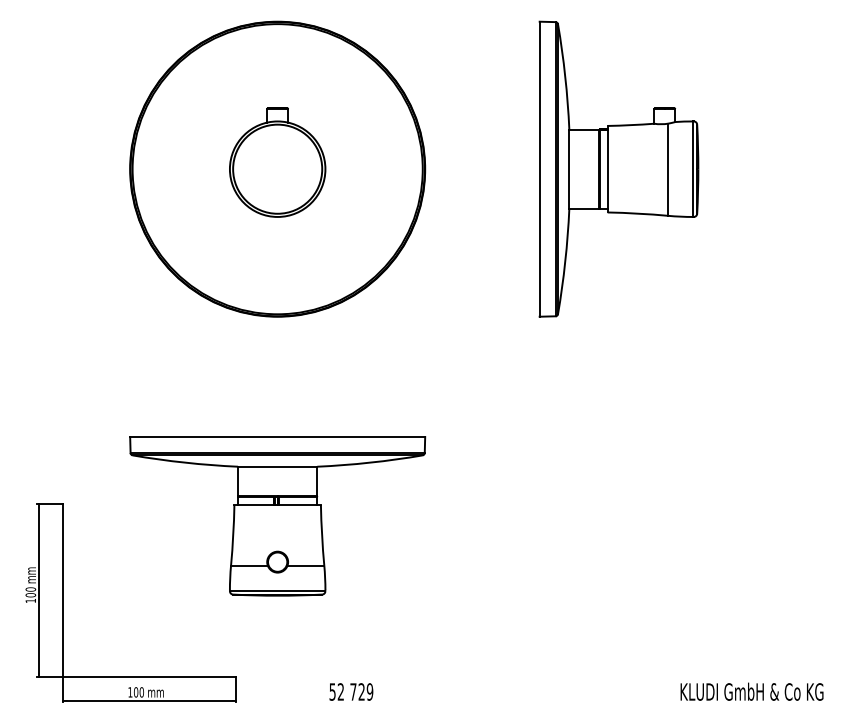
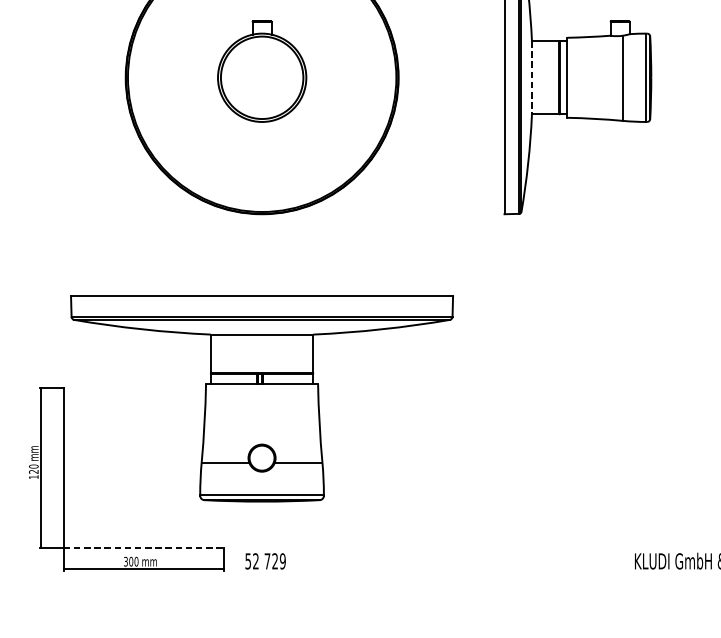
line: (569, 169) -> (532, 78), solid -> dashed
part: (277, 516) -> (262, 399), size x1.4
text: (30, 595) -> (33, 472), 100 -> 120
line: (149, 677) -> (143, 547), solid -> dashed
text: (351, 691) -> (265, 560), moved
text: (130, 692) -> (126, 561), 100 -> 300

